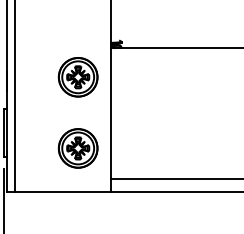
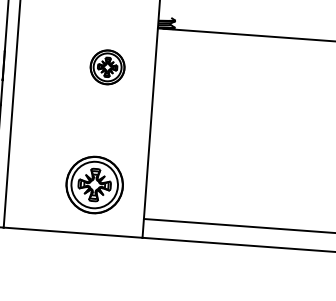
part: (77, 77) -> (106, 67), size x0.6
part: (77, 148) -> (93, 185), moved

